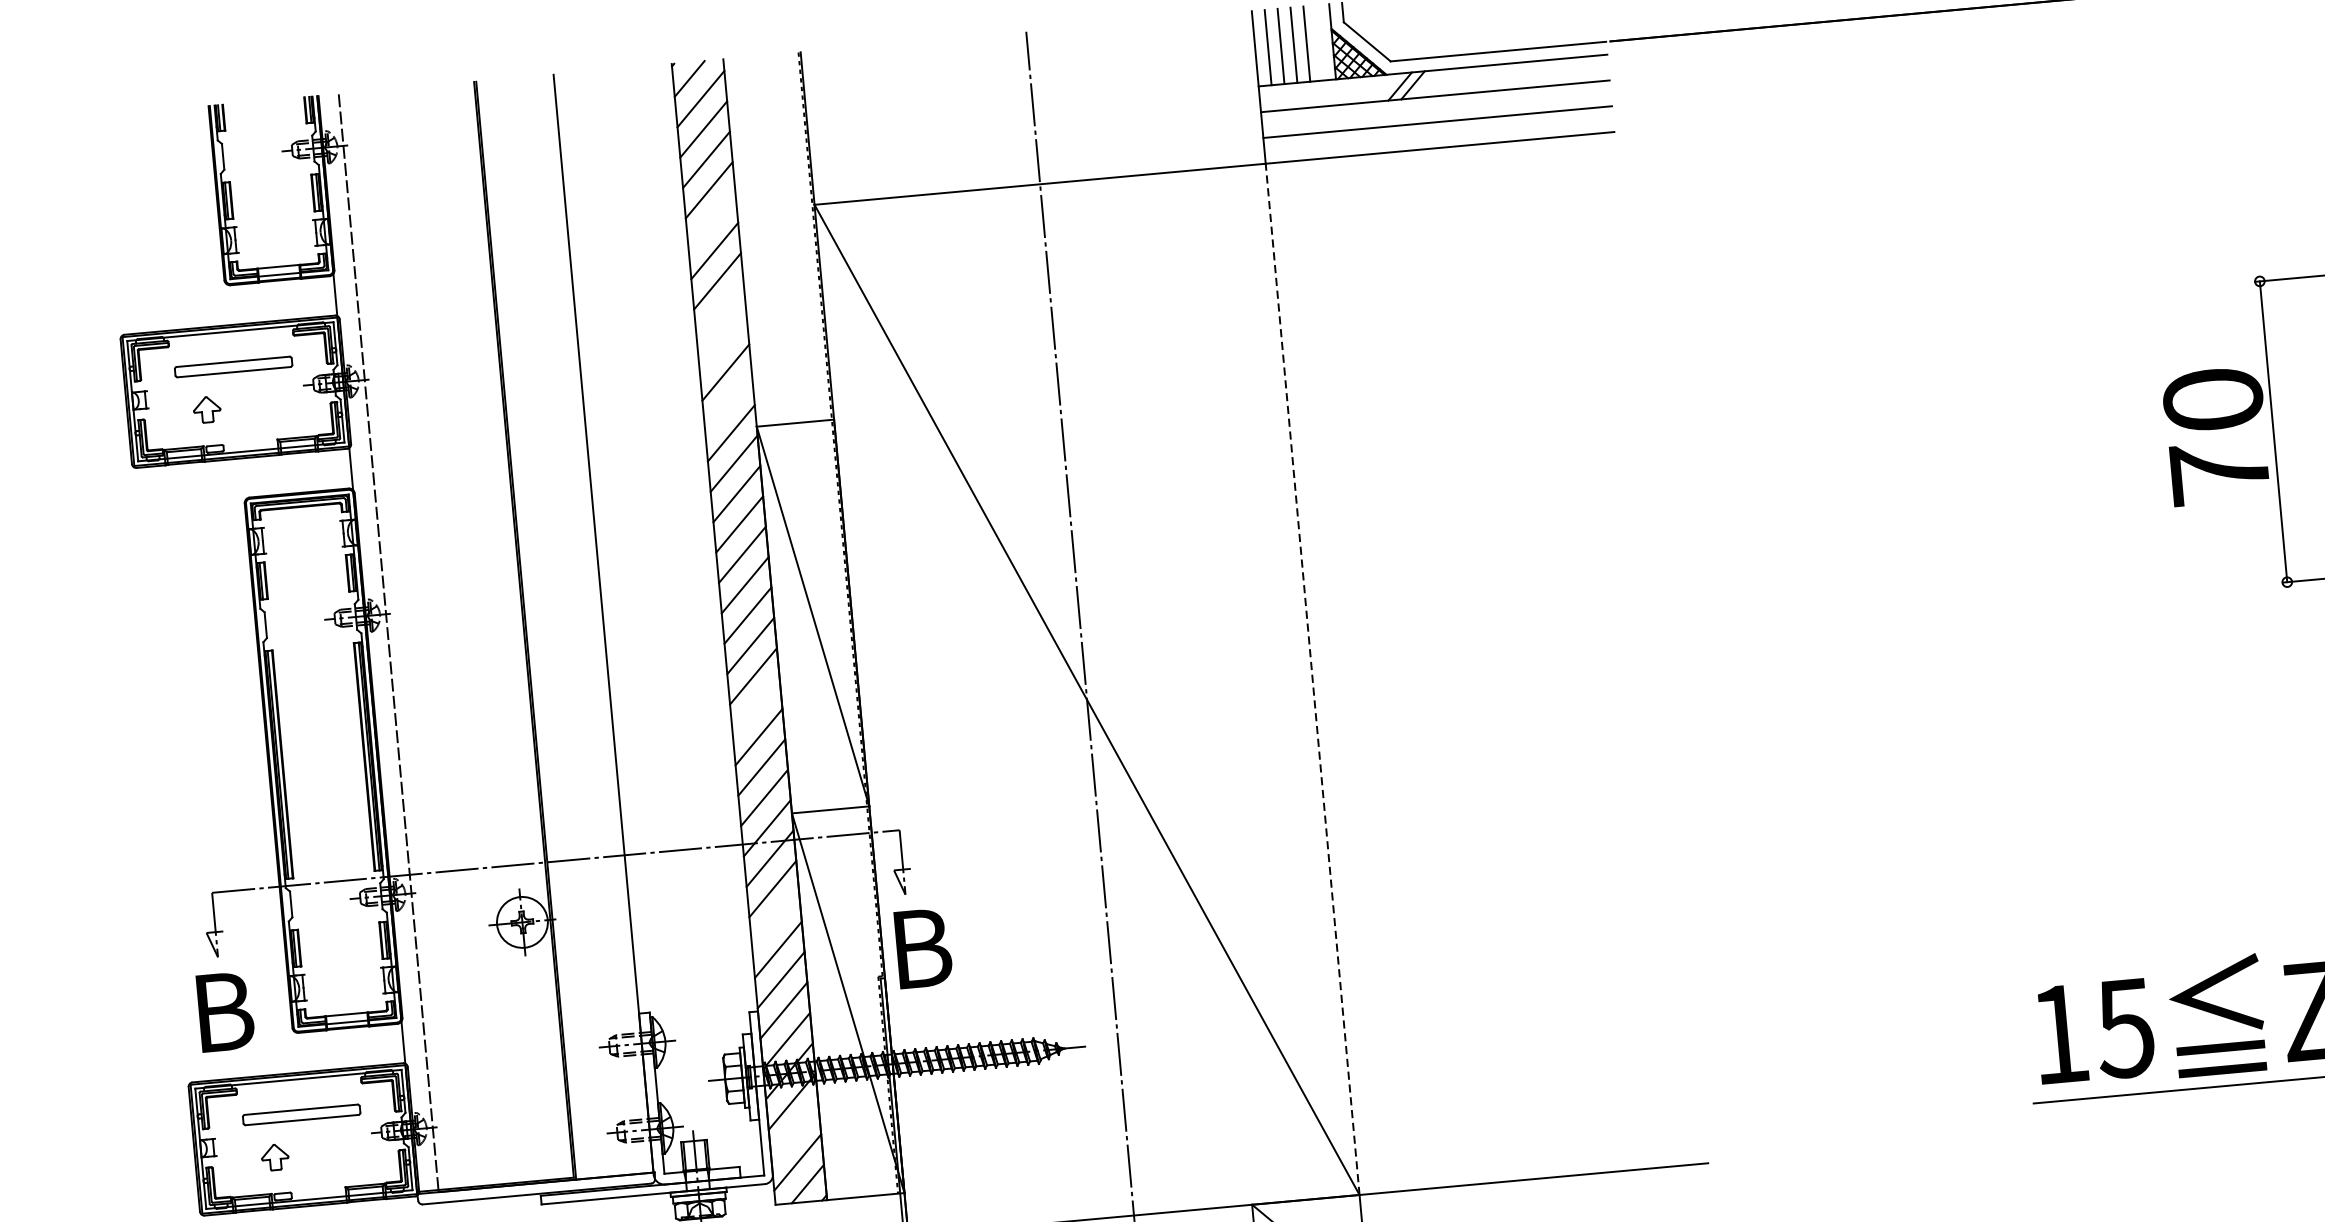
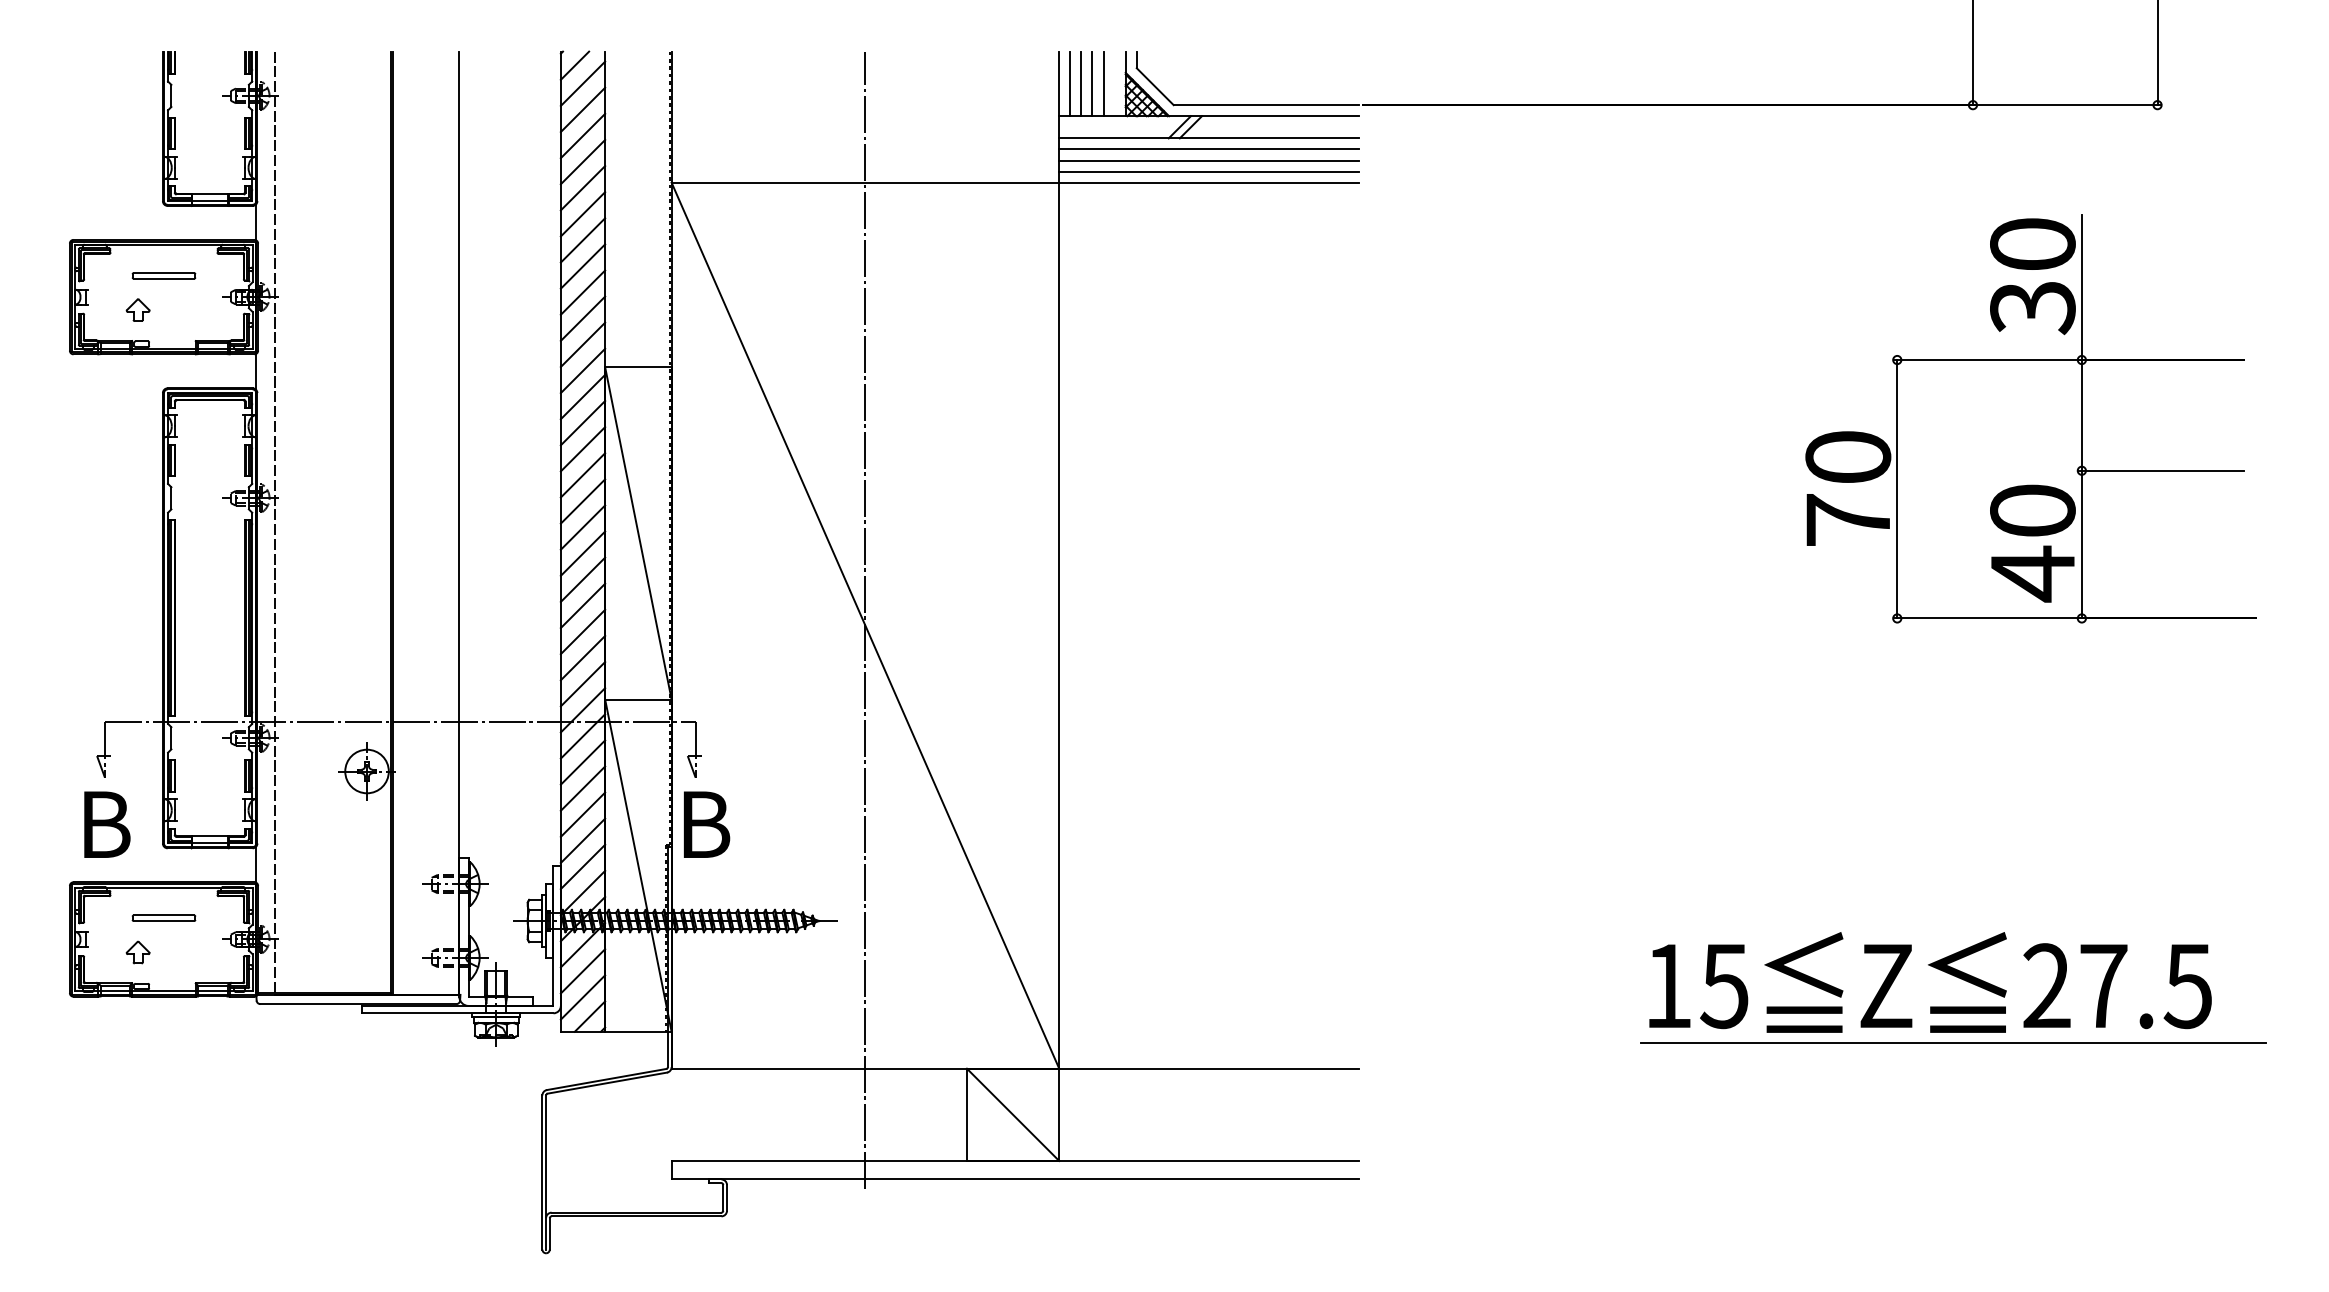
line: (1435, 109) -> (1208, 149), added
line: (1438, 134) -> (1208, 171), added
line: (711, 221) -> (582, 188), added
line: (719, 311) -> (582, 266), added
line: (722, 342) -> (582, 292), added
part: (232, 366) -> (163, 275), size x0.62
line: (727, 402) -> (582, 344), added
line: (1312, 679) -> (1059, 625), dashed -> solid
line: (755, 706) -> (582, 605), added
line: (775, 919) -> (582, 788), added
part: (300, 1113) -> (163, 917), size x0.62
line: (794, 1132) -> (582, 971), added

